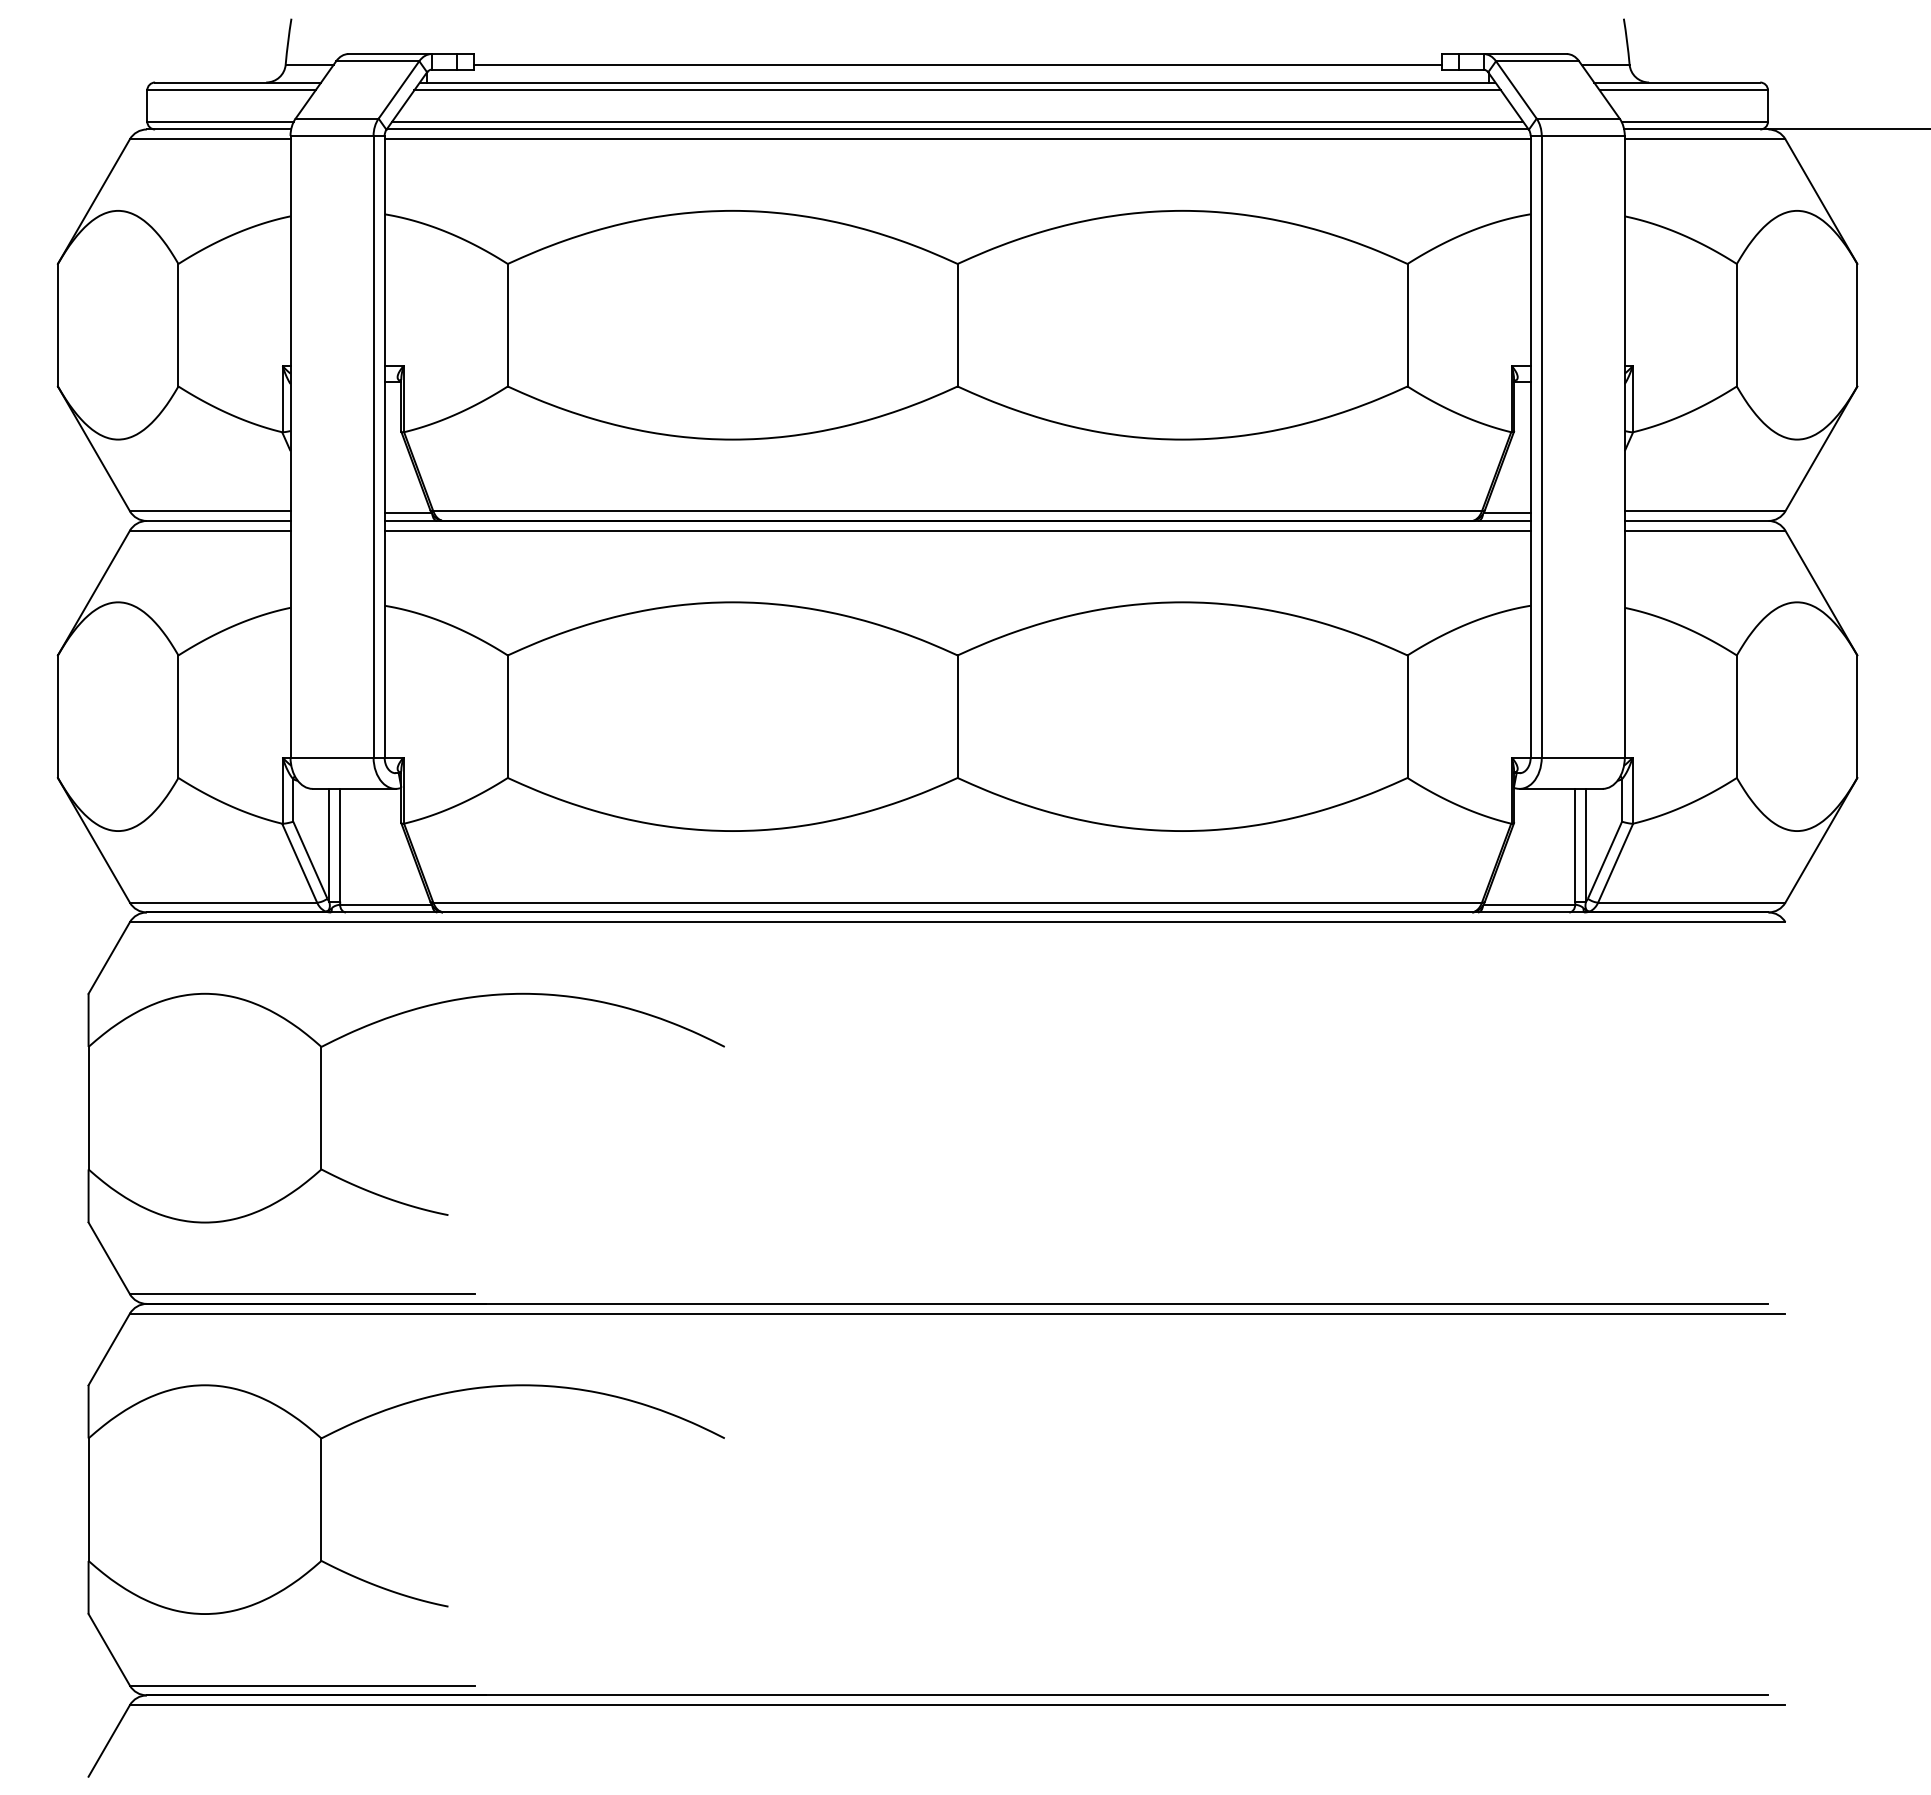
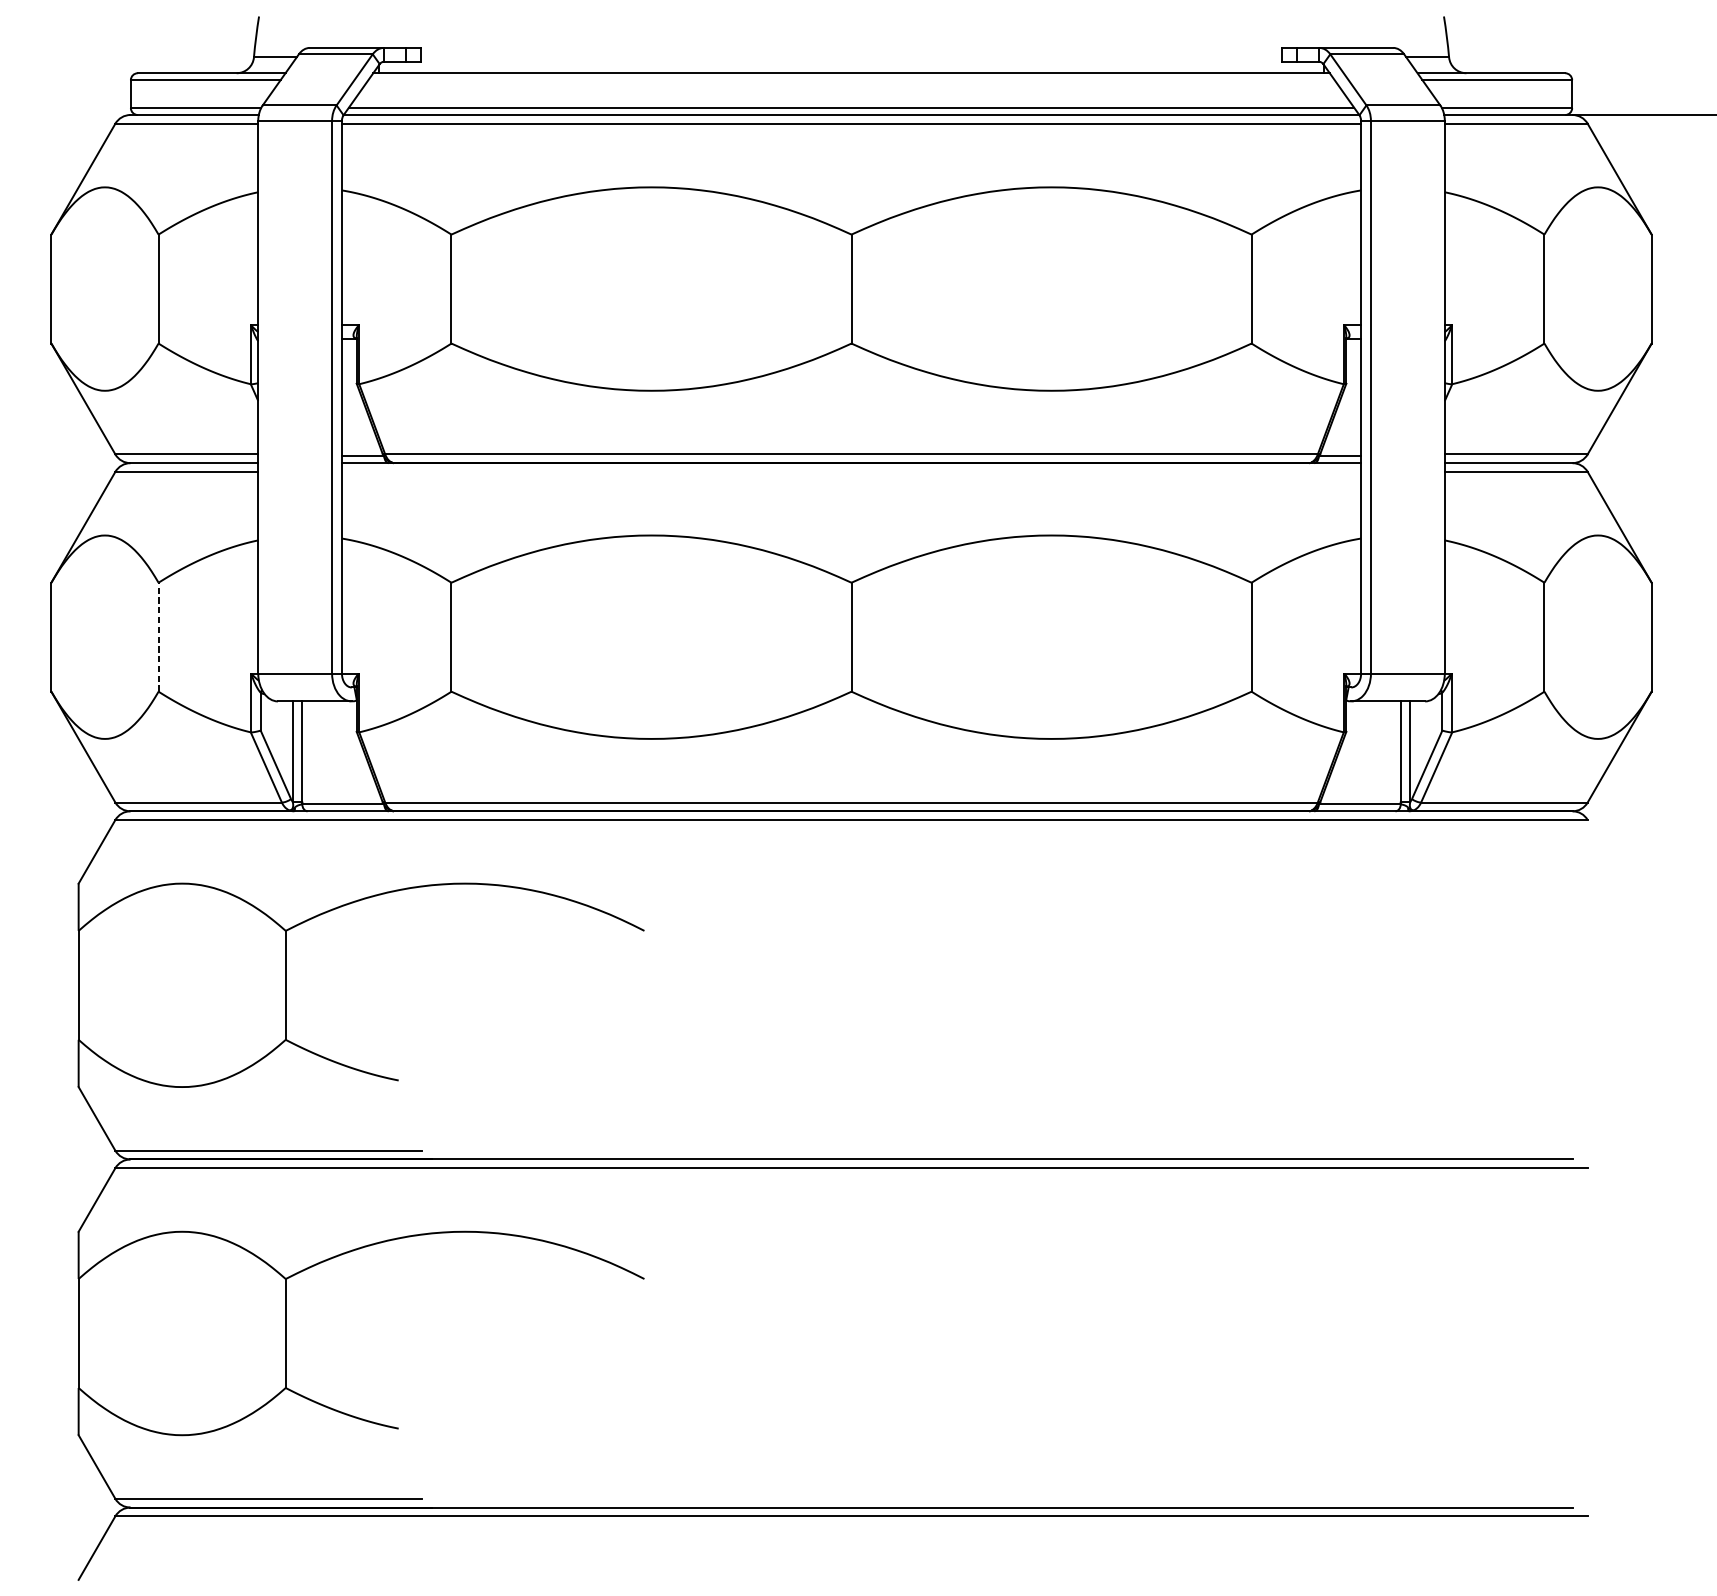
line: (957, 64) -> (851, 57), removed
line: (957, 90) -> (851, 80), removed
line: (957, 530) -> (851, 471), removed
line: (178, 716) -> (158, 637), solid -> dashed

